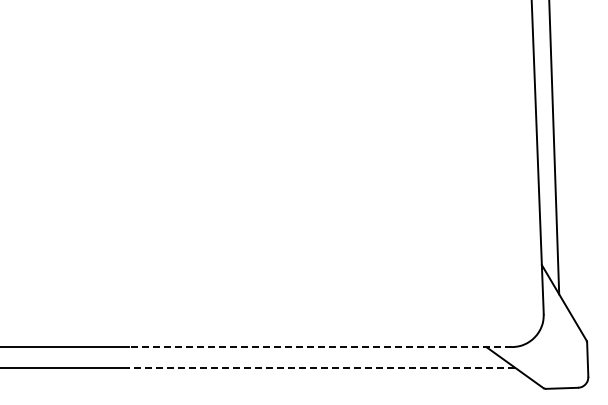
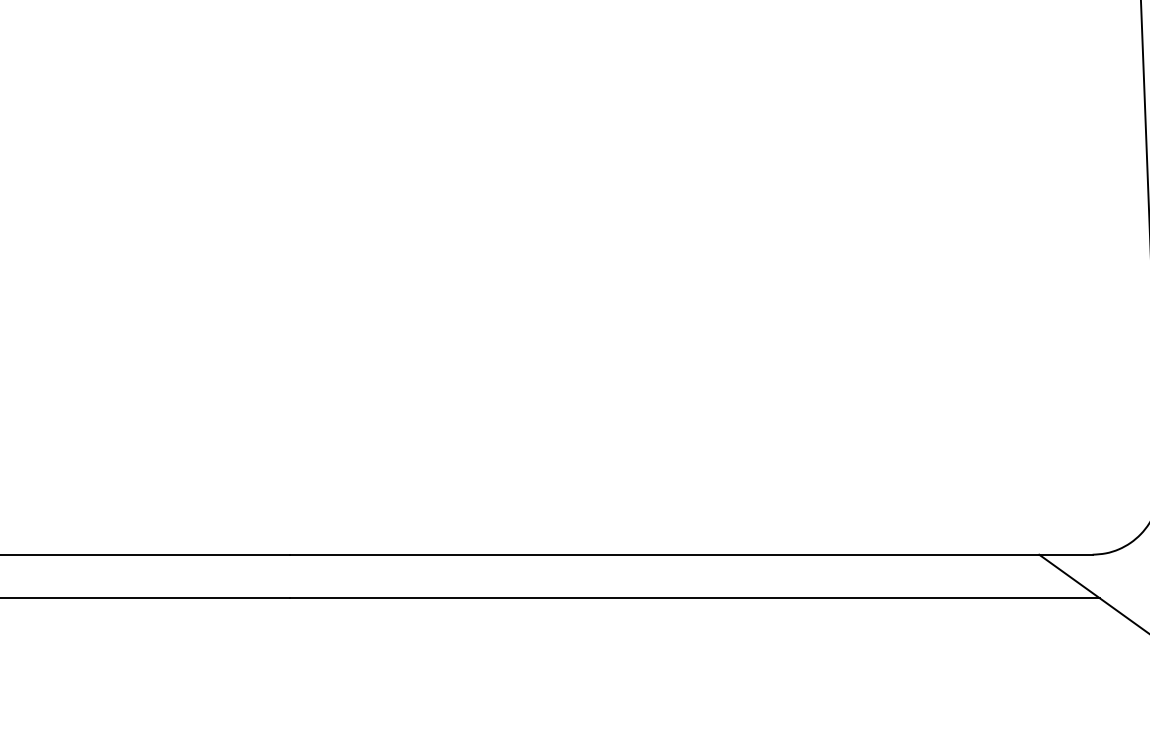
line: (320, 347) -> (691, 555), dashed -> solid
line: (322, 367) -> (695, 597), dashed -> solid

